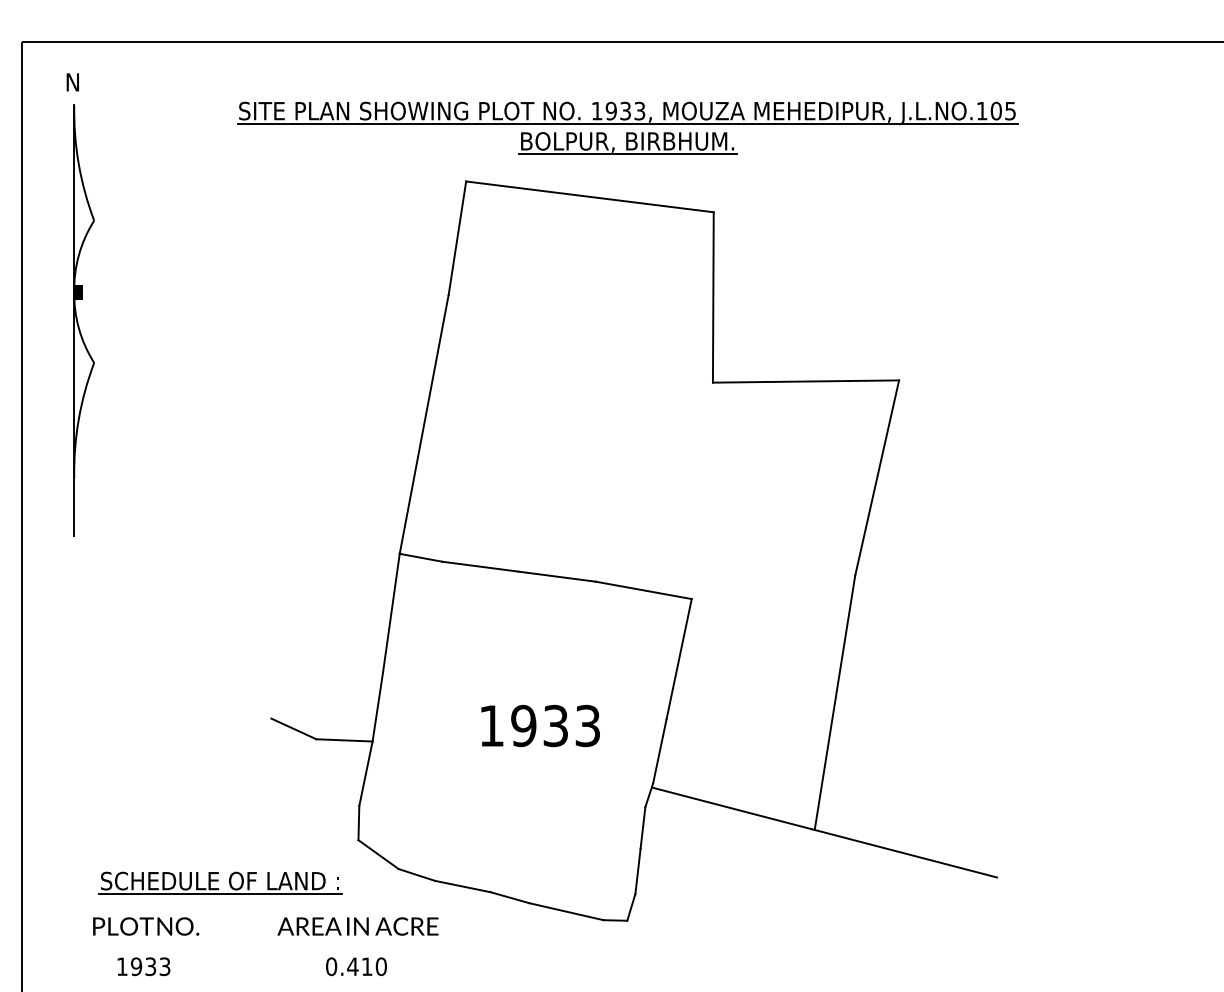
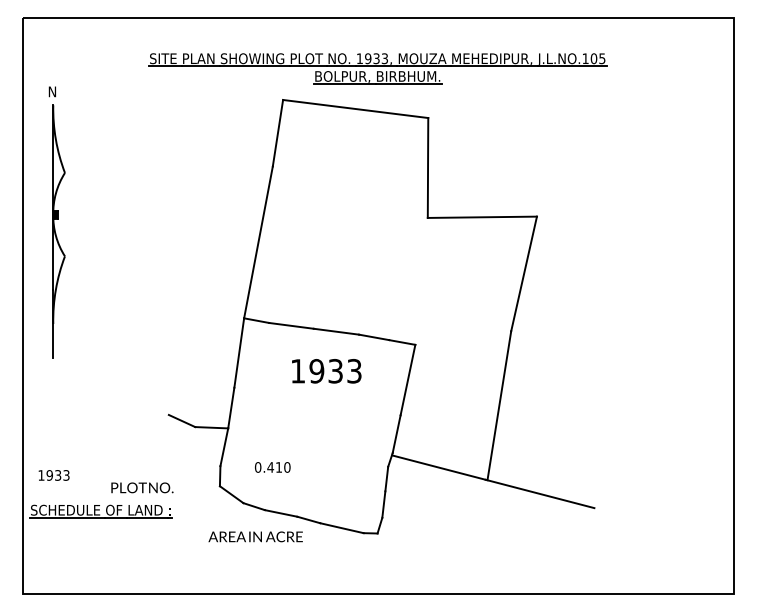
part: (79, 305) -> (56, 222), moved
text: (540, 726) -> (326, 371), moved
part: (219, 883) -> (100, 511), moved
text: (146, 925) -> (142, 487), moved
text: (357, 925) -> (255, 536), moved
text: (142, 966) -> (53, 475), moved
text: (356, 966) -> (272, 467), moved

